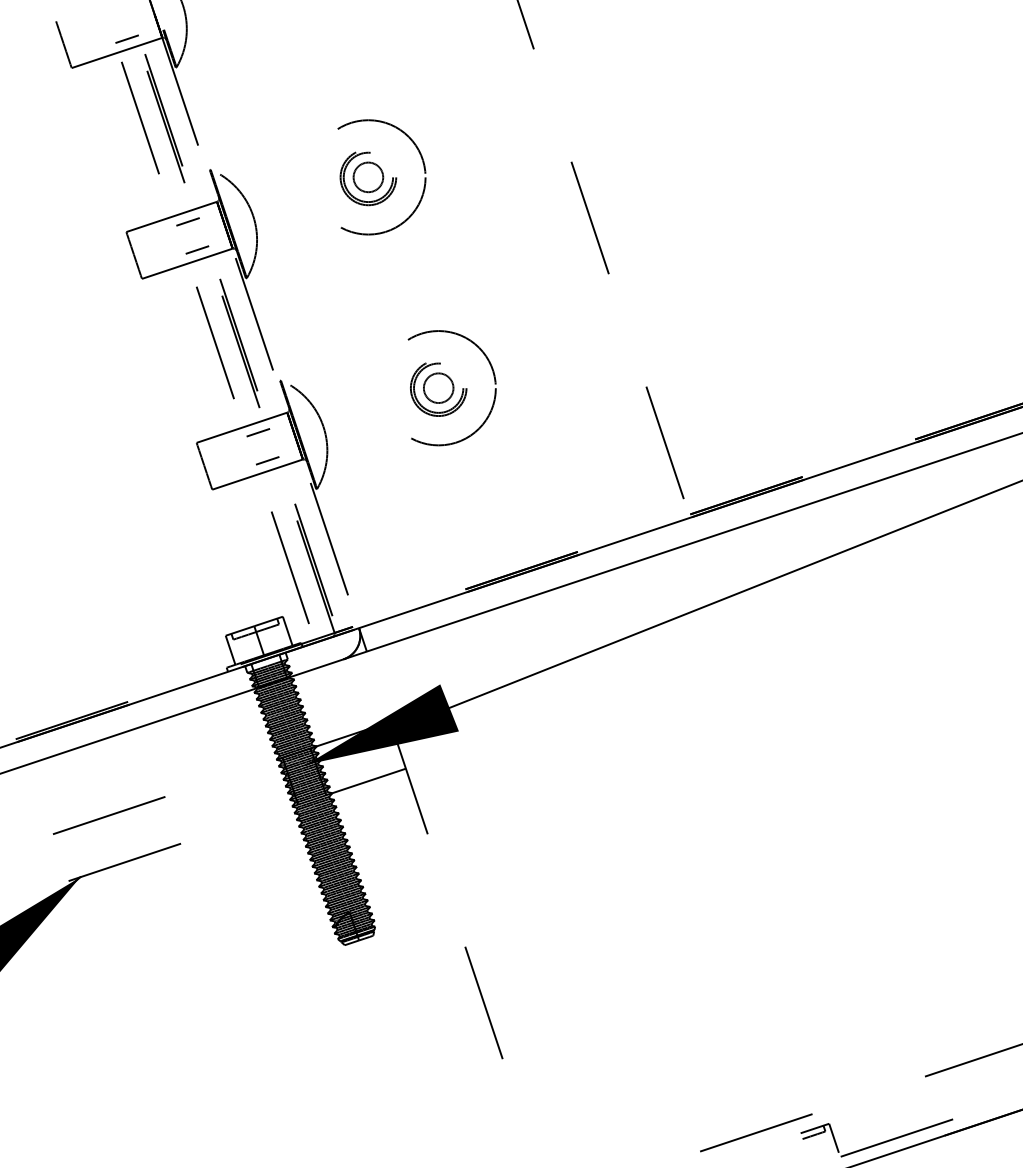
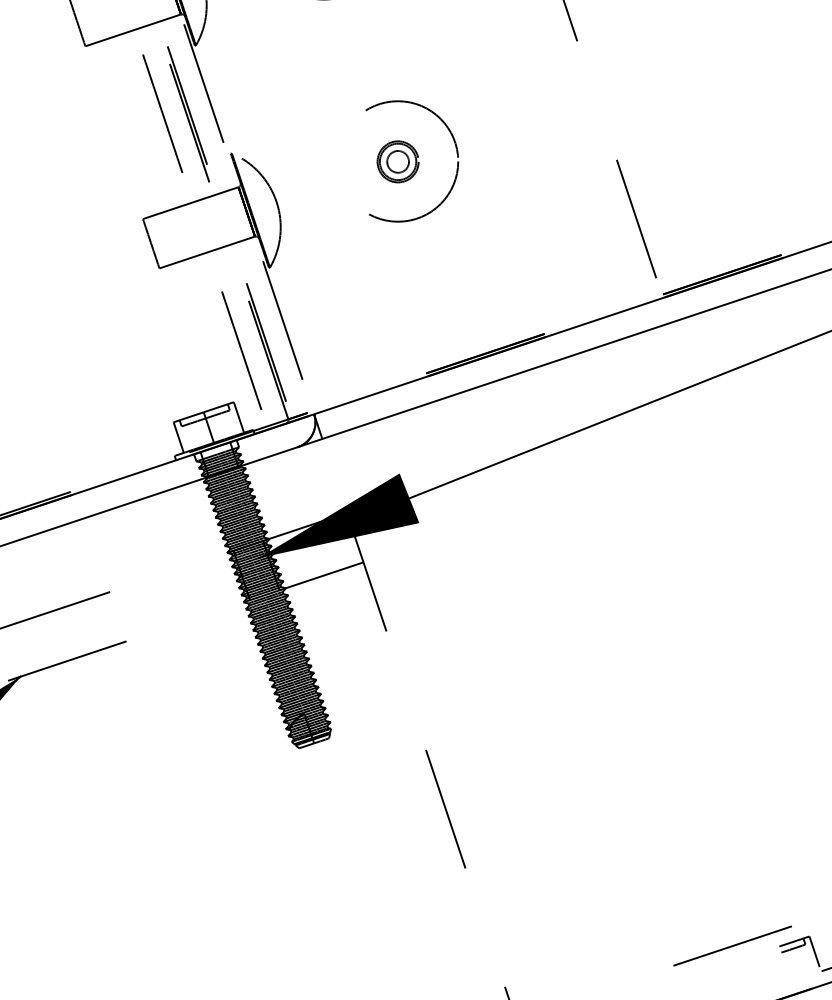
line: (197, 249) -> (143, 15), removed
part: (438, 389) -> (397, 162), size x0.7
line: (258, 432) -> (208, 208), removed
line: (267, 460) -> (217, 237), removed

